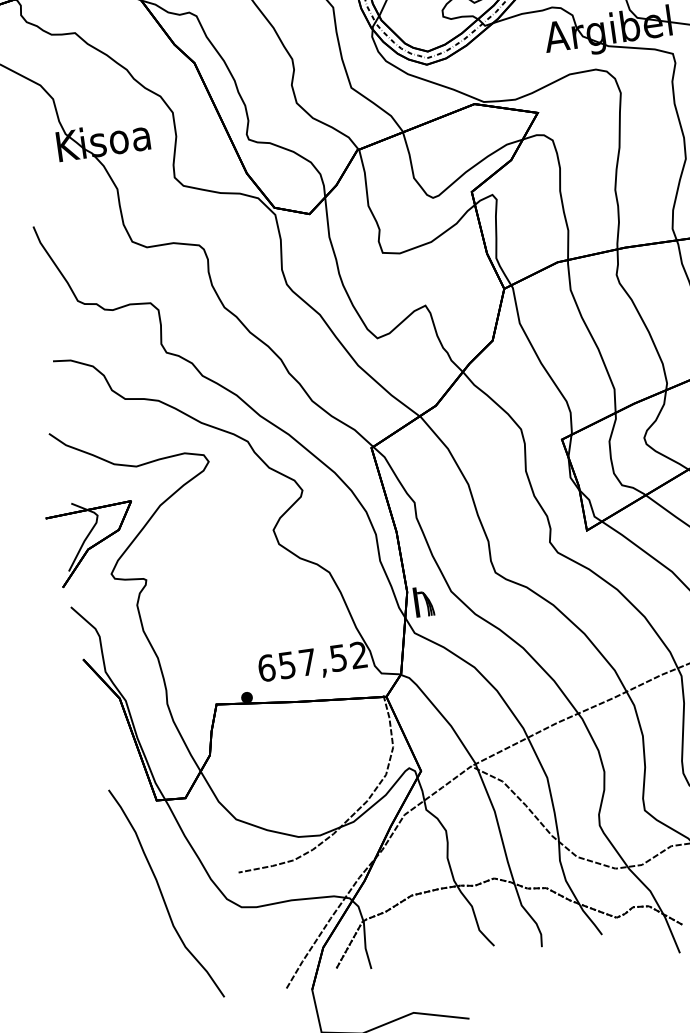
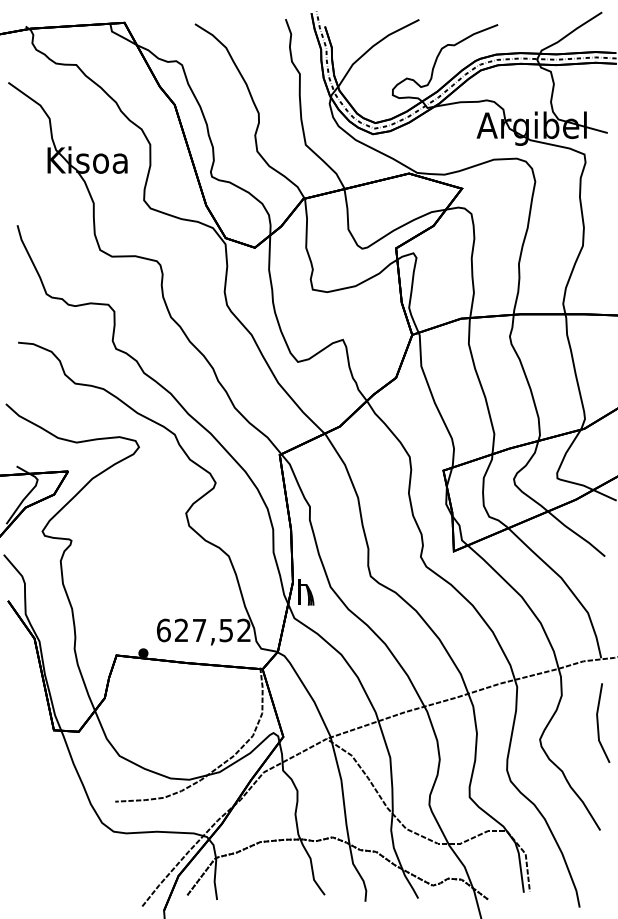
text: (287, 665) -> (181, 630), 657,52 -> 627,52
curve: (163, 895) -> (48, 812), removed

